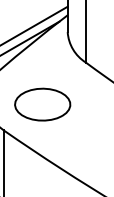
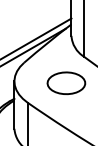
part: (42, 103) -> (66, 82), moved

